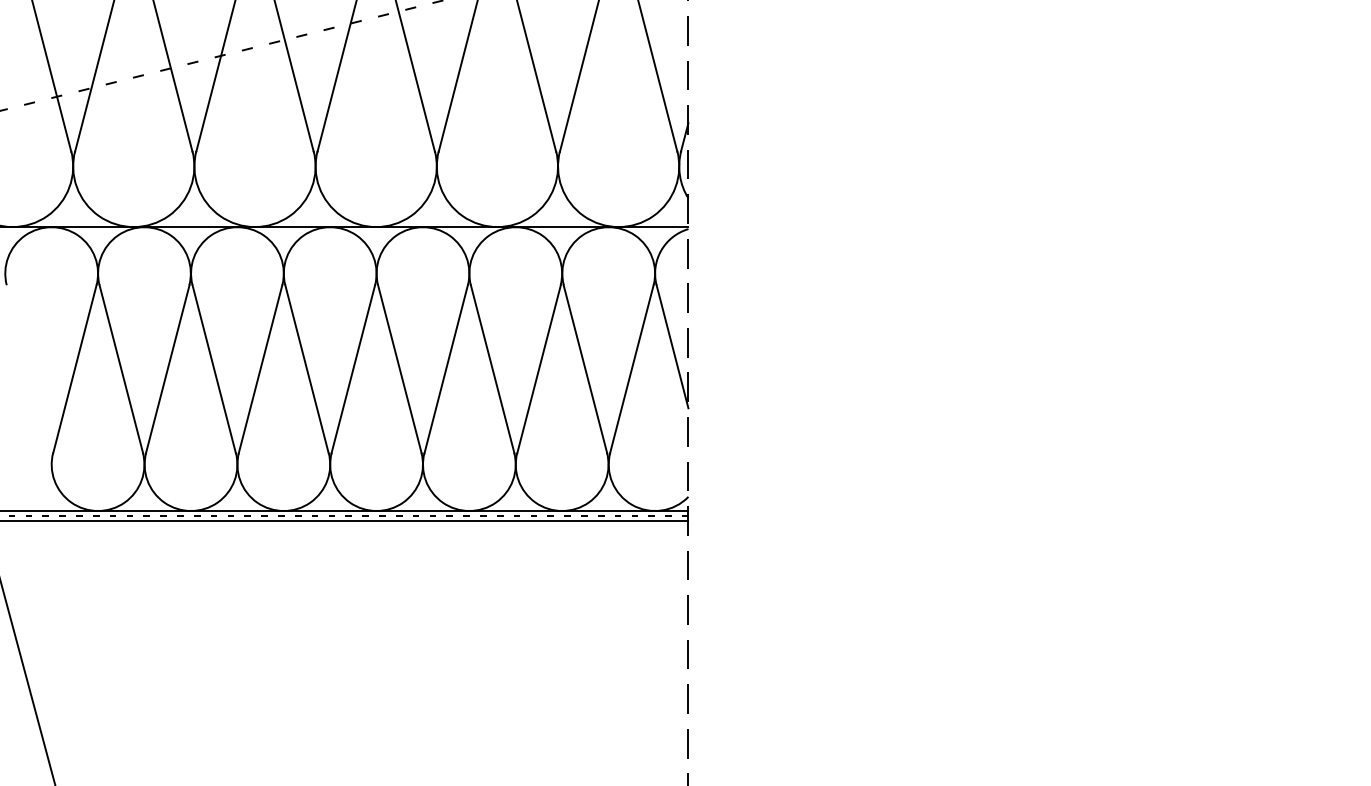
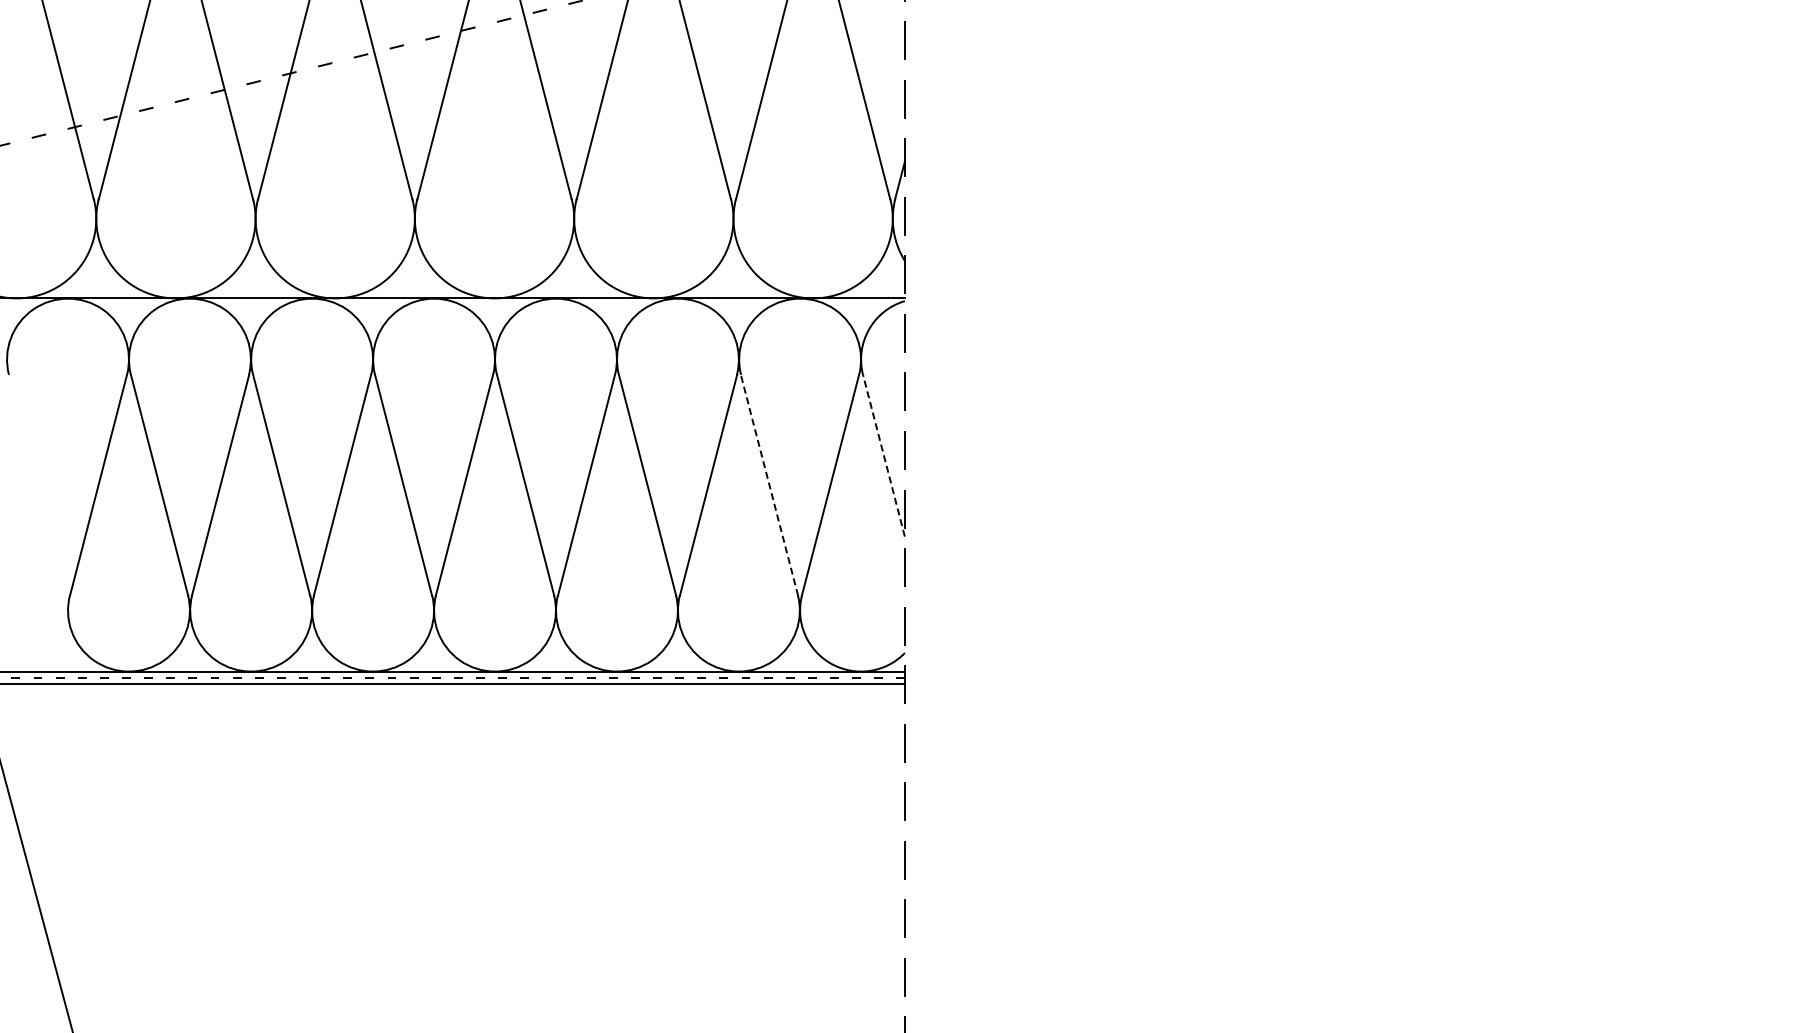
line: (672, 346) -> (883, 455), solid -> dashed
line: (585, 368) -> (769, 484), solid -> dashed

